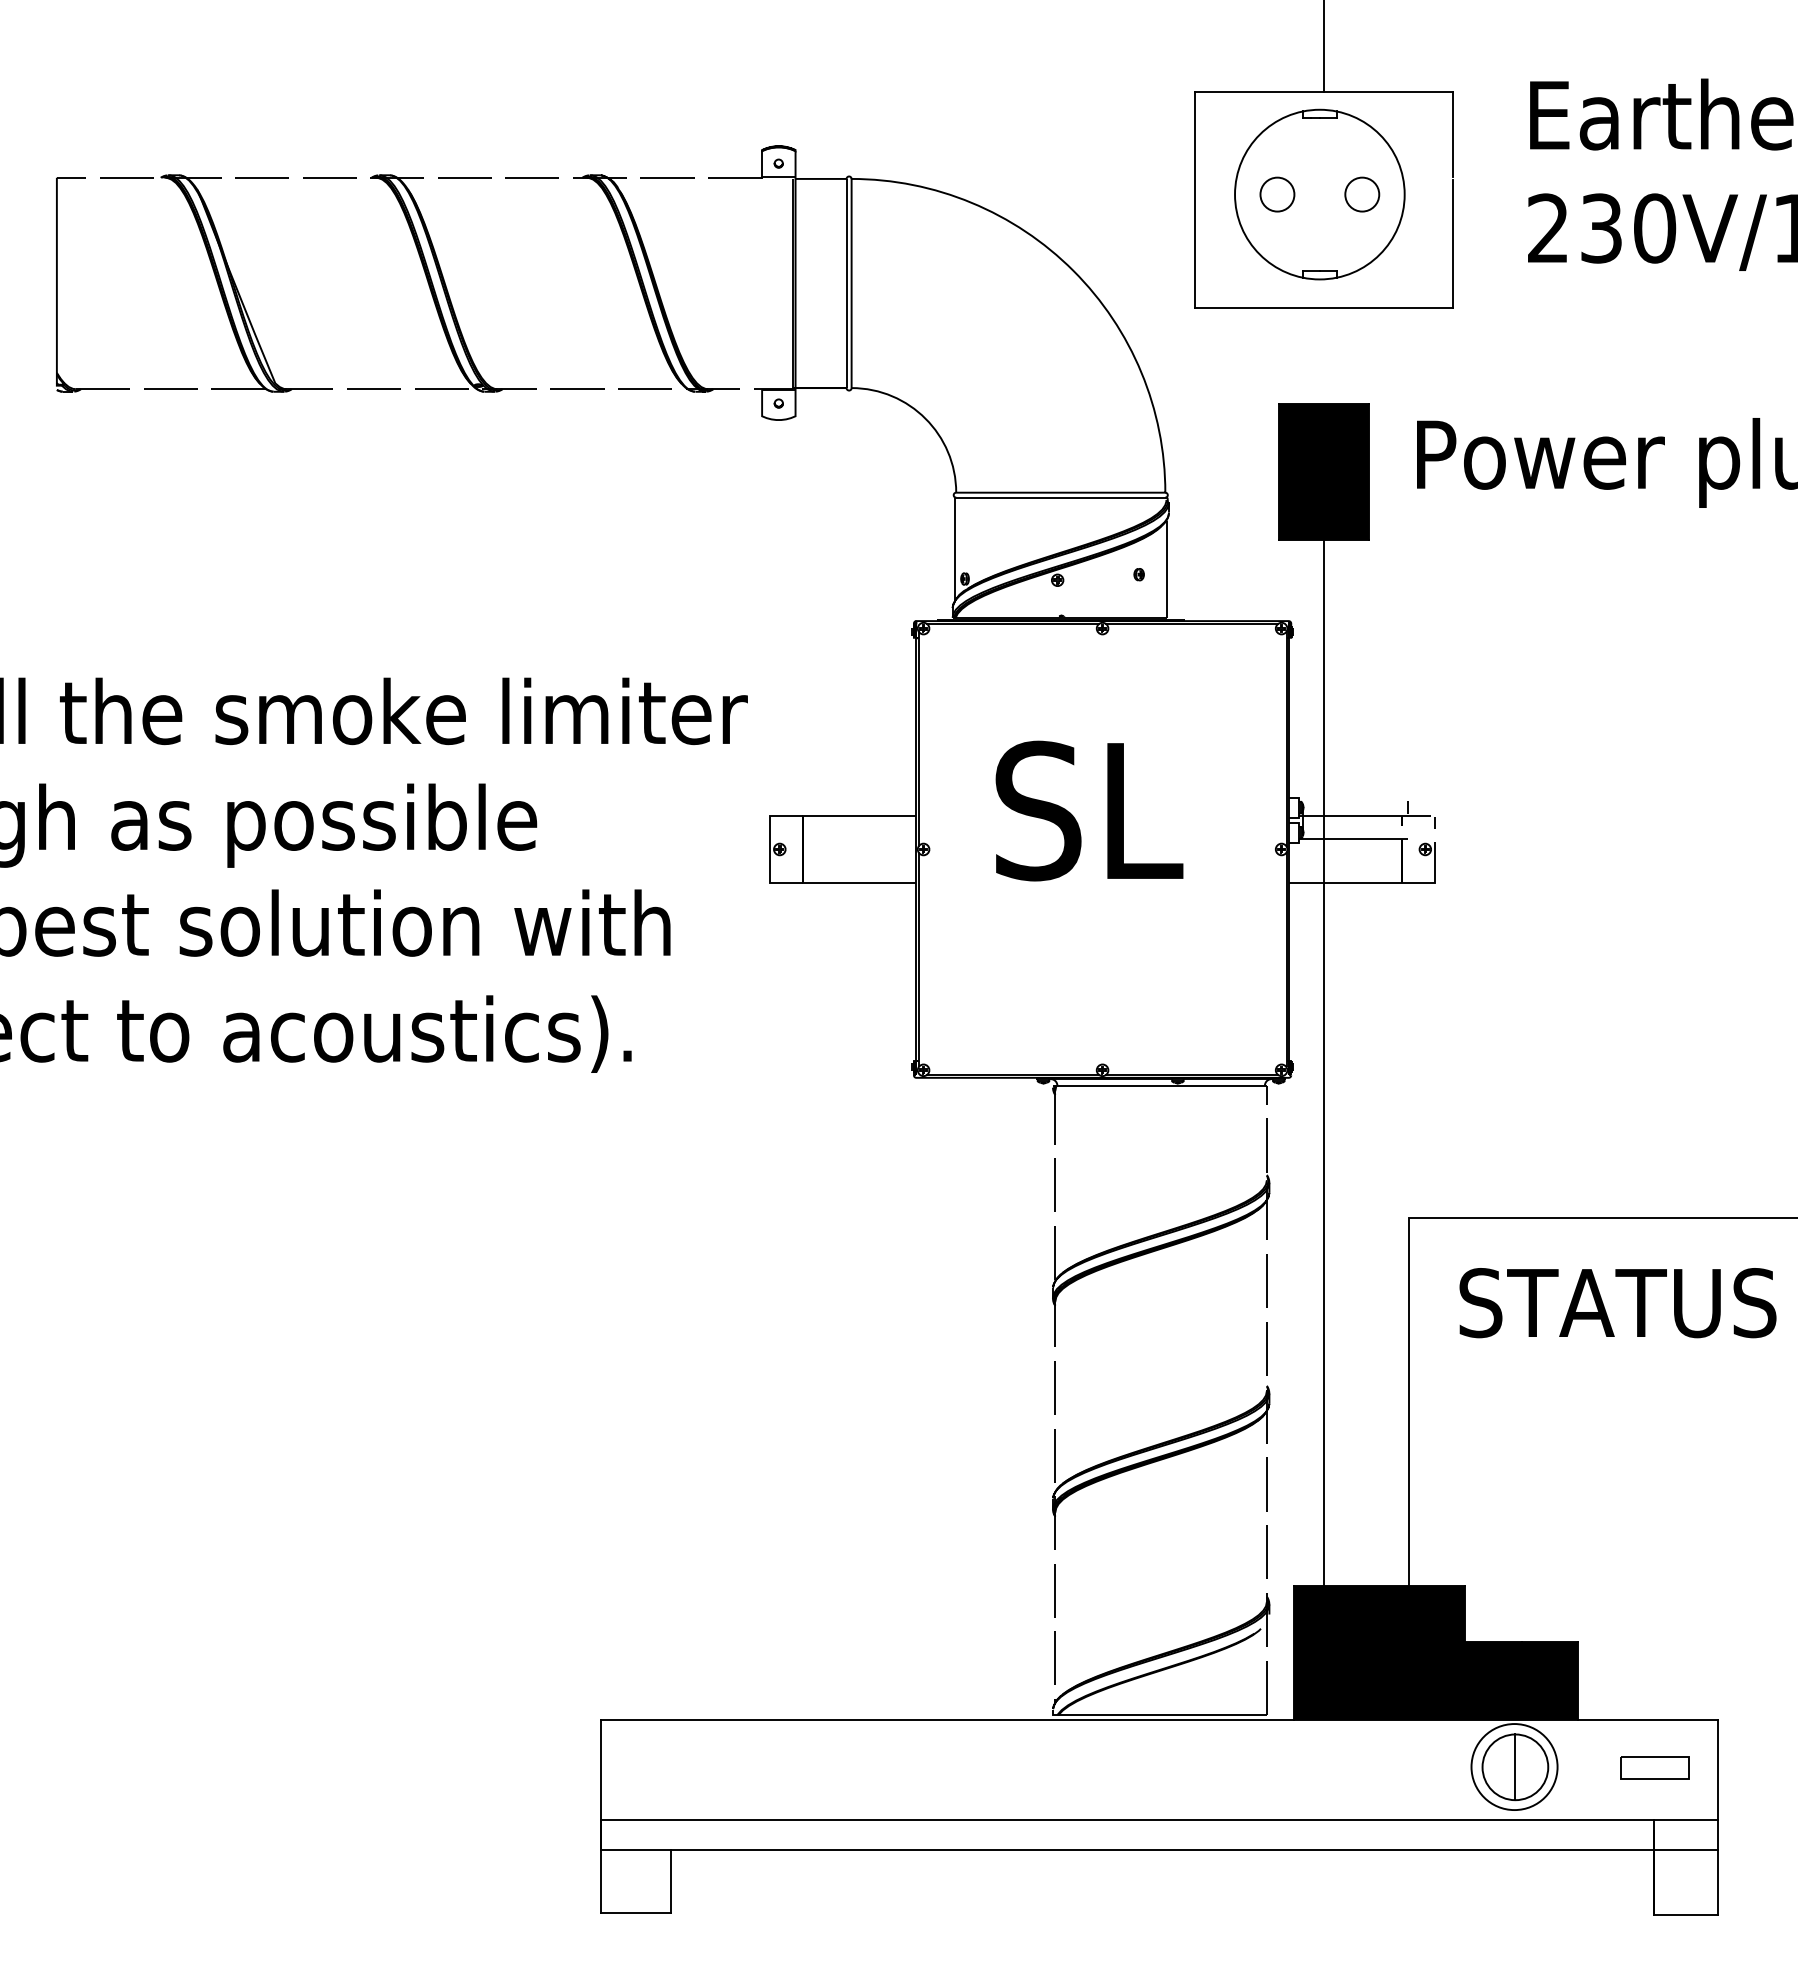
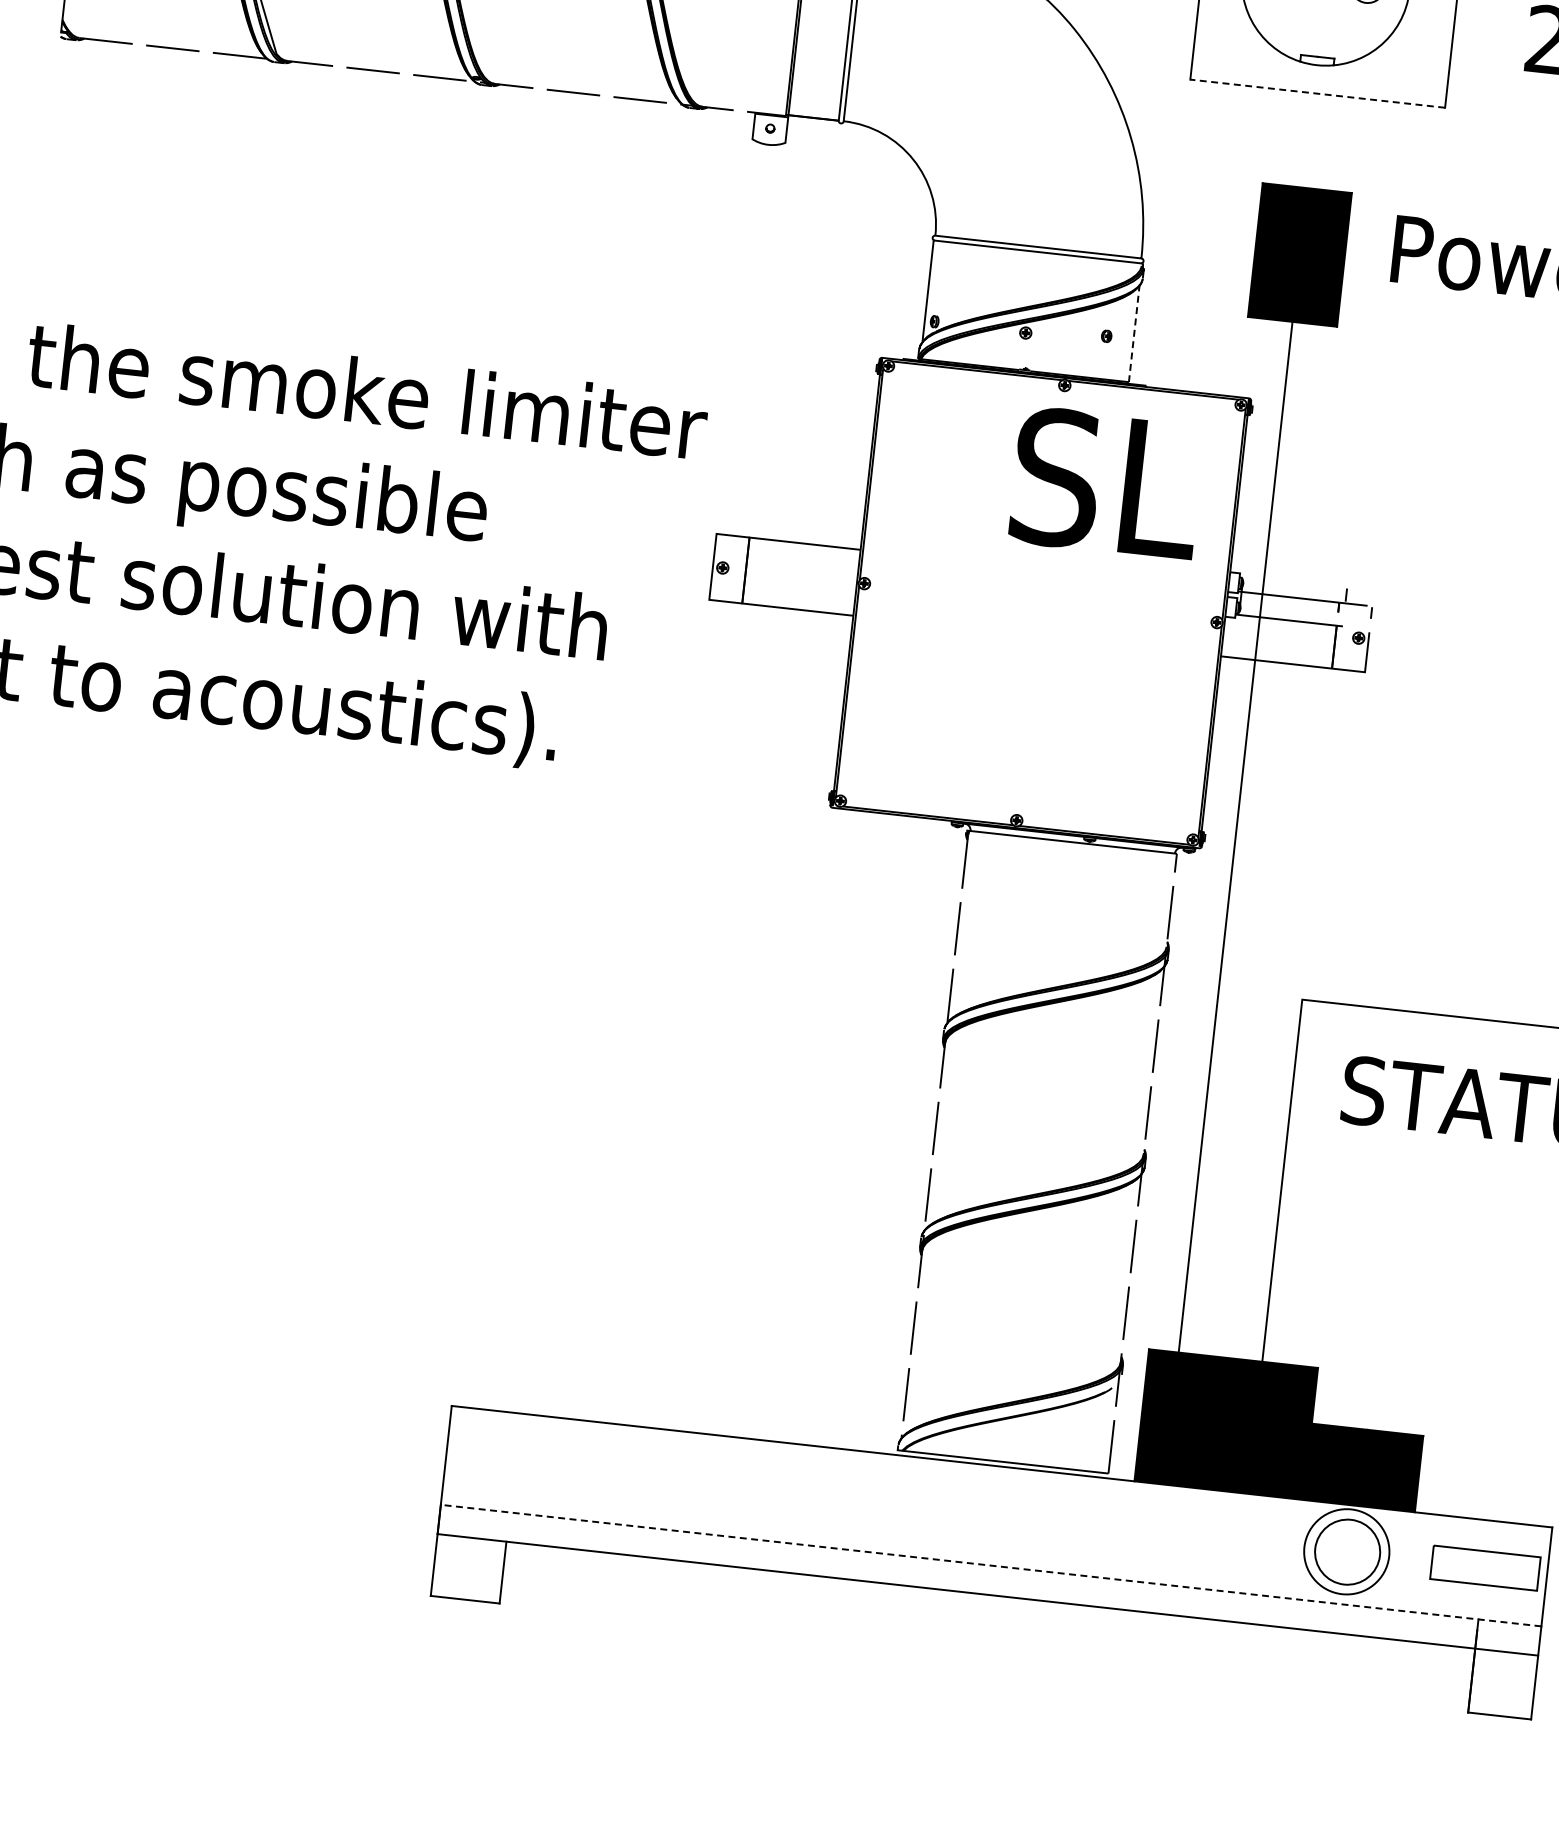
line: (1323, 307) -> (1317, 93), solid -> dashed
line: (1166, 569) -> (1134, 334), solid -> dashed
text: (1089, 810) -> (1106, 482), moved
line: (1515, 1767) -> (1347, 1552), removed
part: (1654, 1767) -> (1484, 1567), size x1.6
line: (1159, 1820) -> (991, 1565), solid -> dashed

